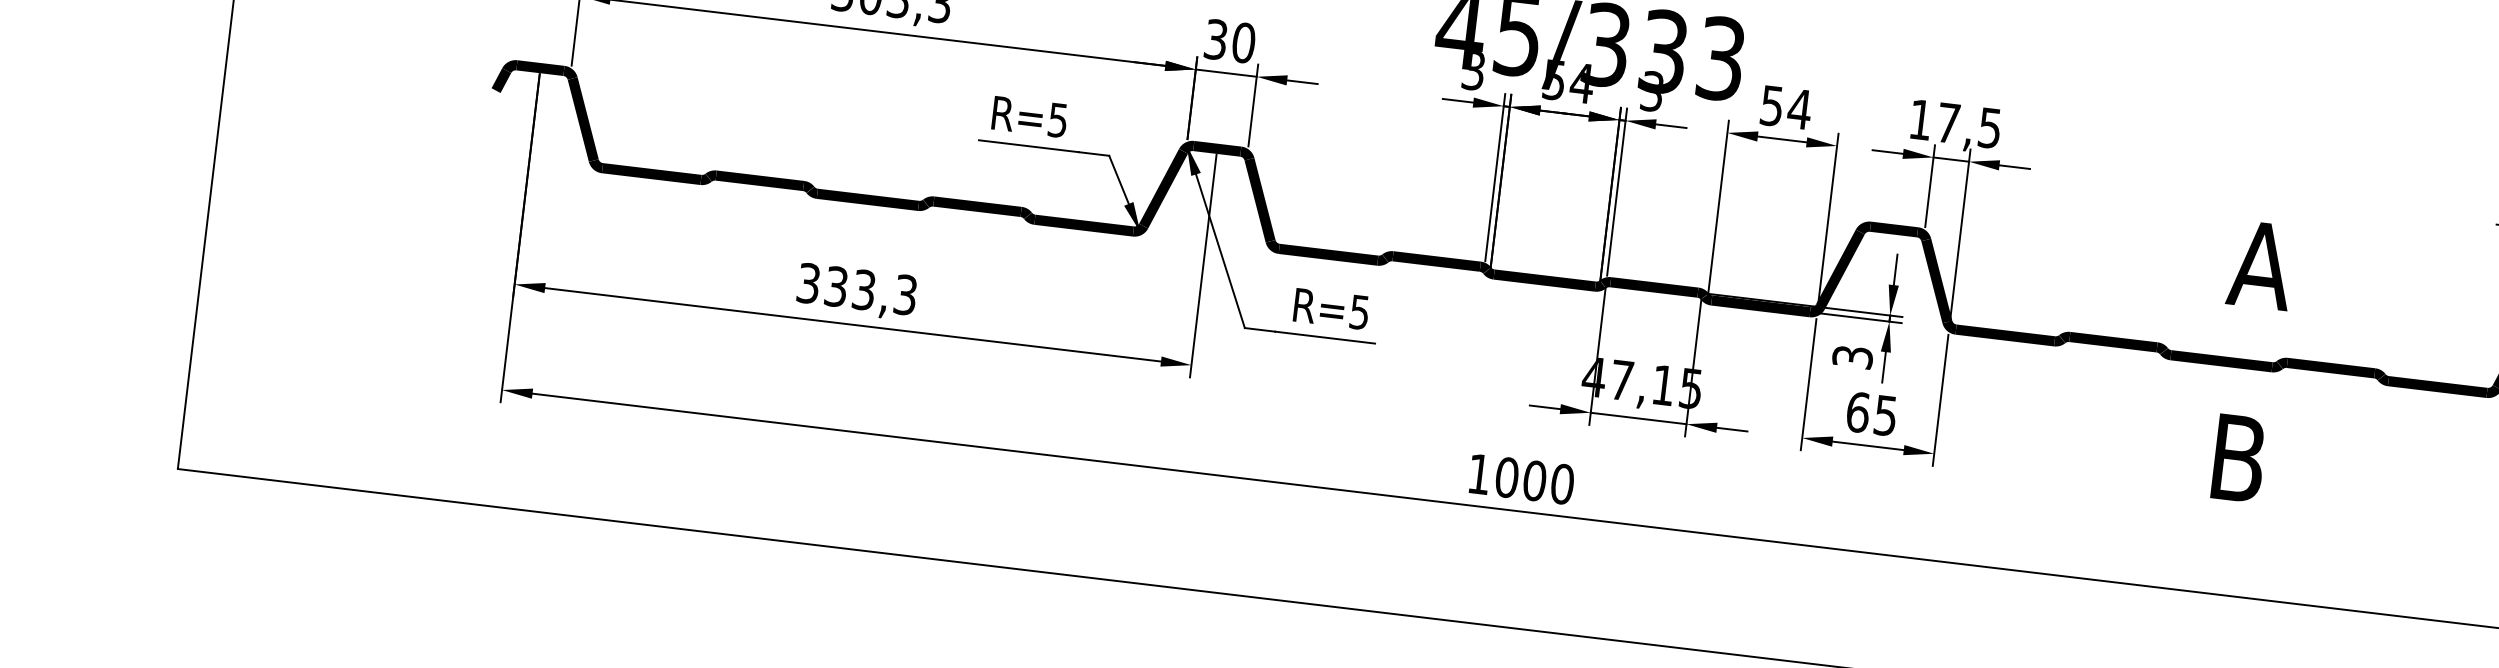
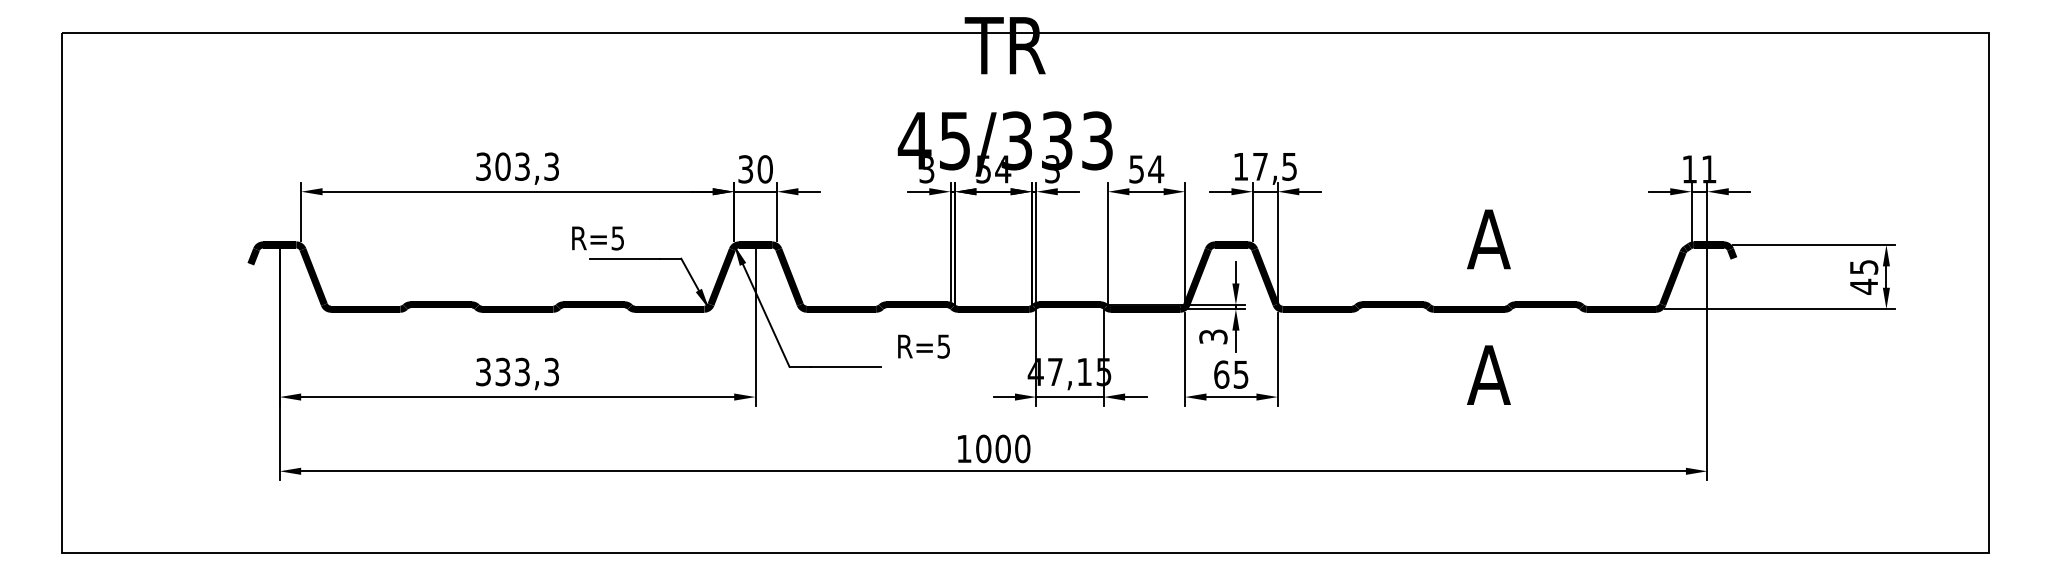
text: (1029, 117) -> (597, 238), moved
text: (1330, 308) -> (923, 346), moved
text: (2237, 457) -> (1488, 374), B -> A

